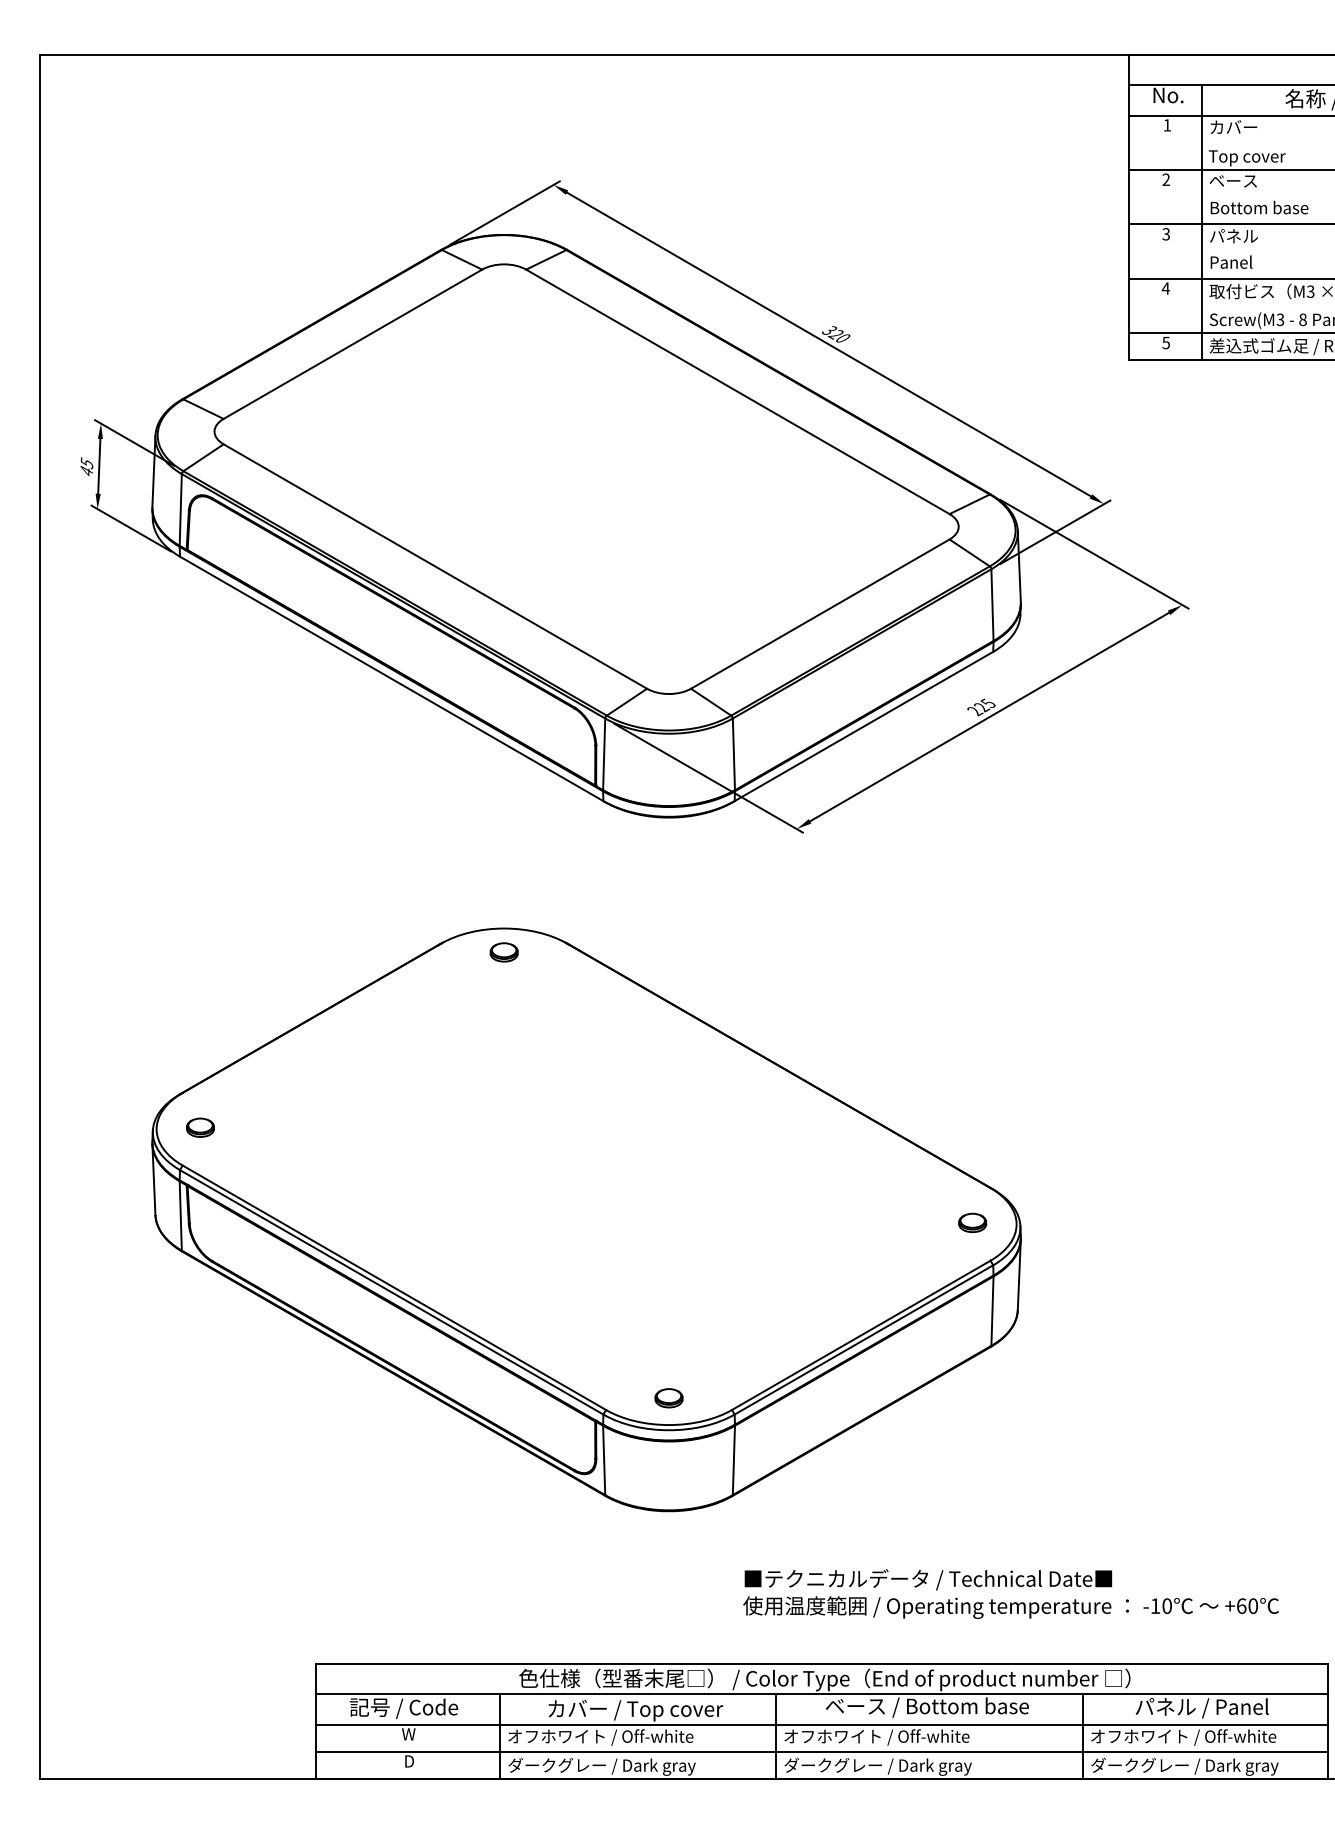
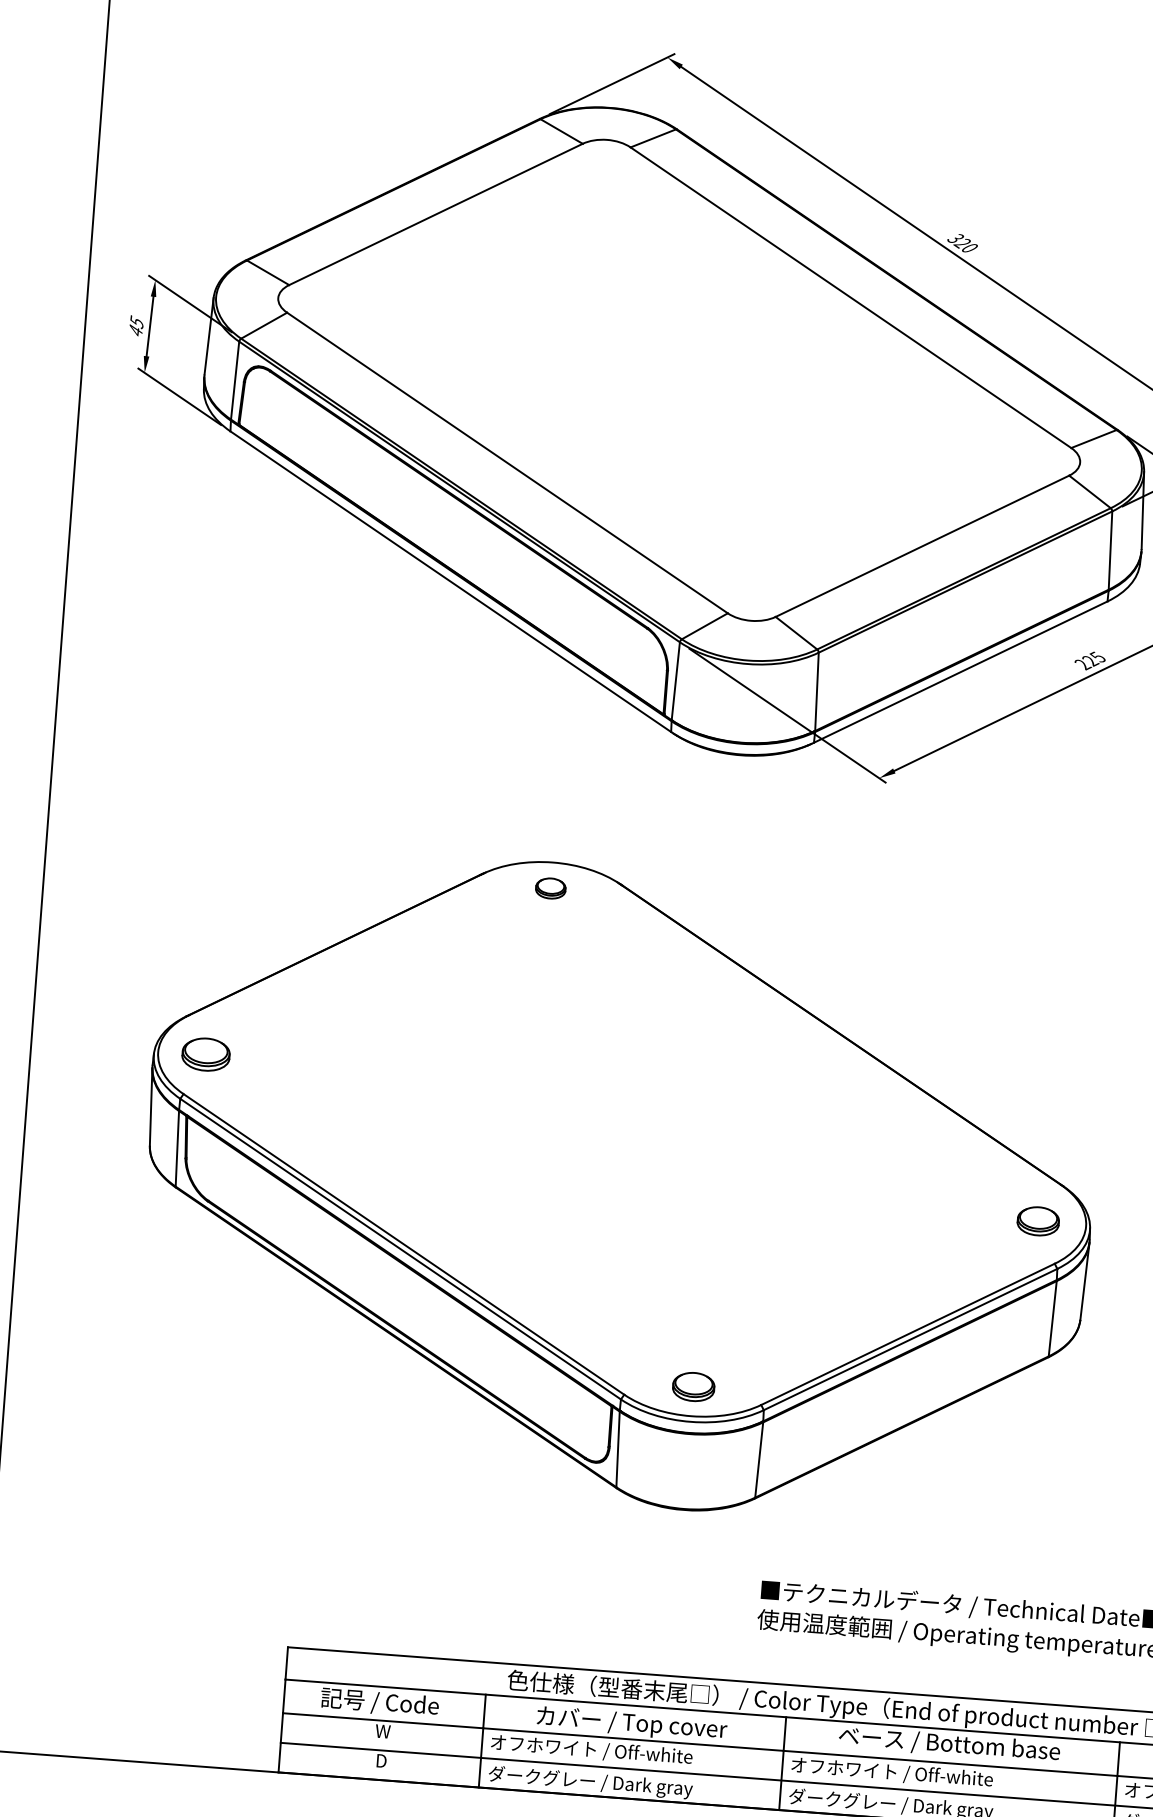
part: (200, 1127) -> (206, 1054), size x1.6
part: (972, 1222) -> (1038, 1220), size x1.4
part: (668, 1398) -> (693, 1387), size x1.4

